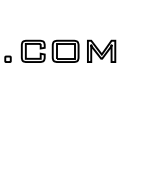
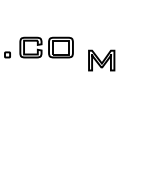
part: (101, 50) -> (101, 59), moved

